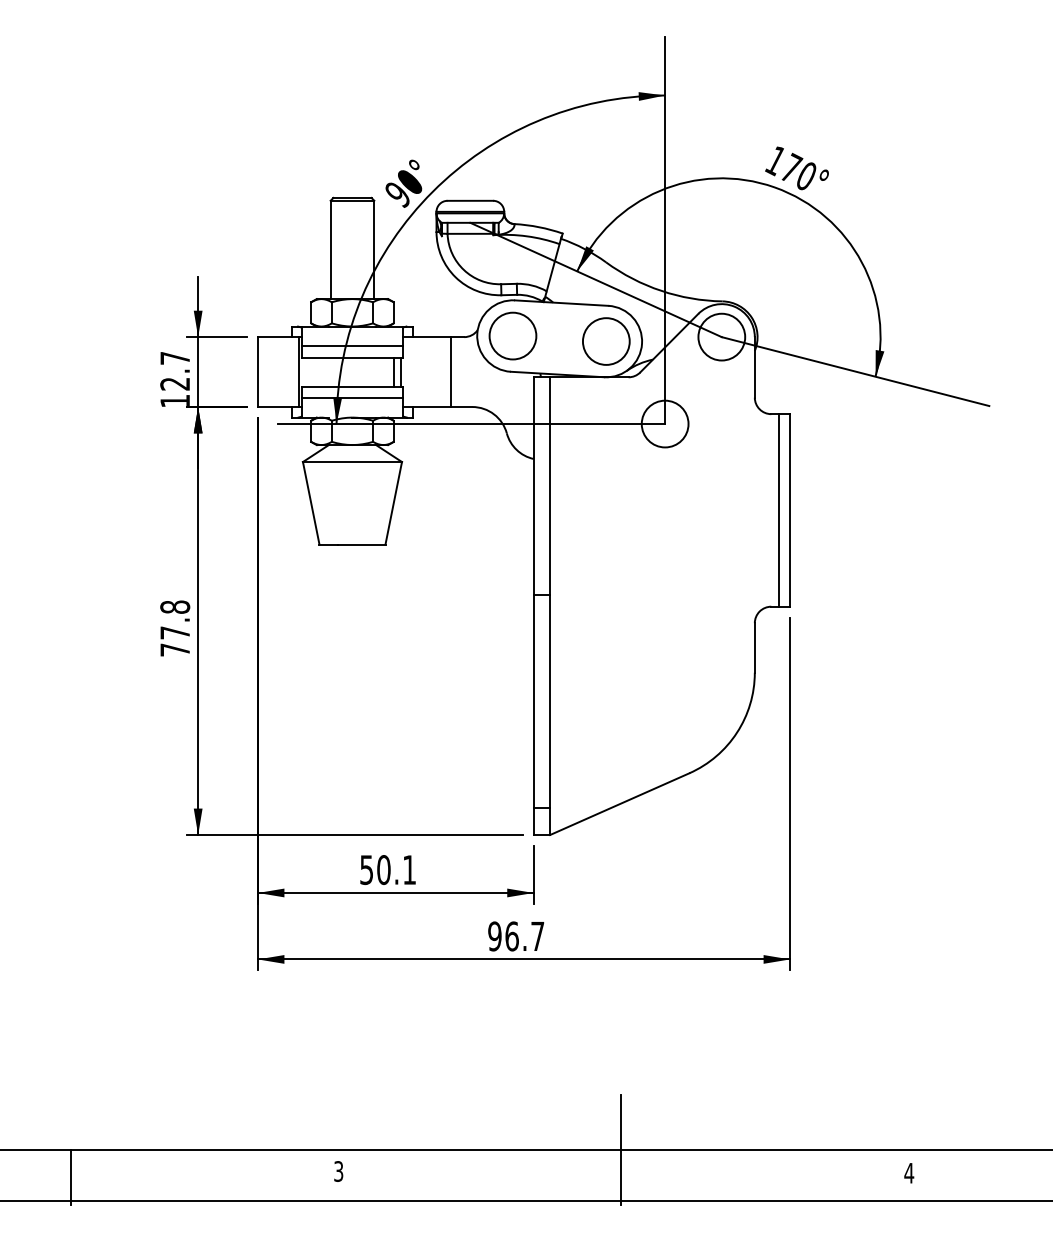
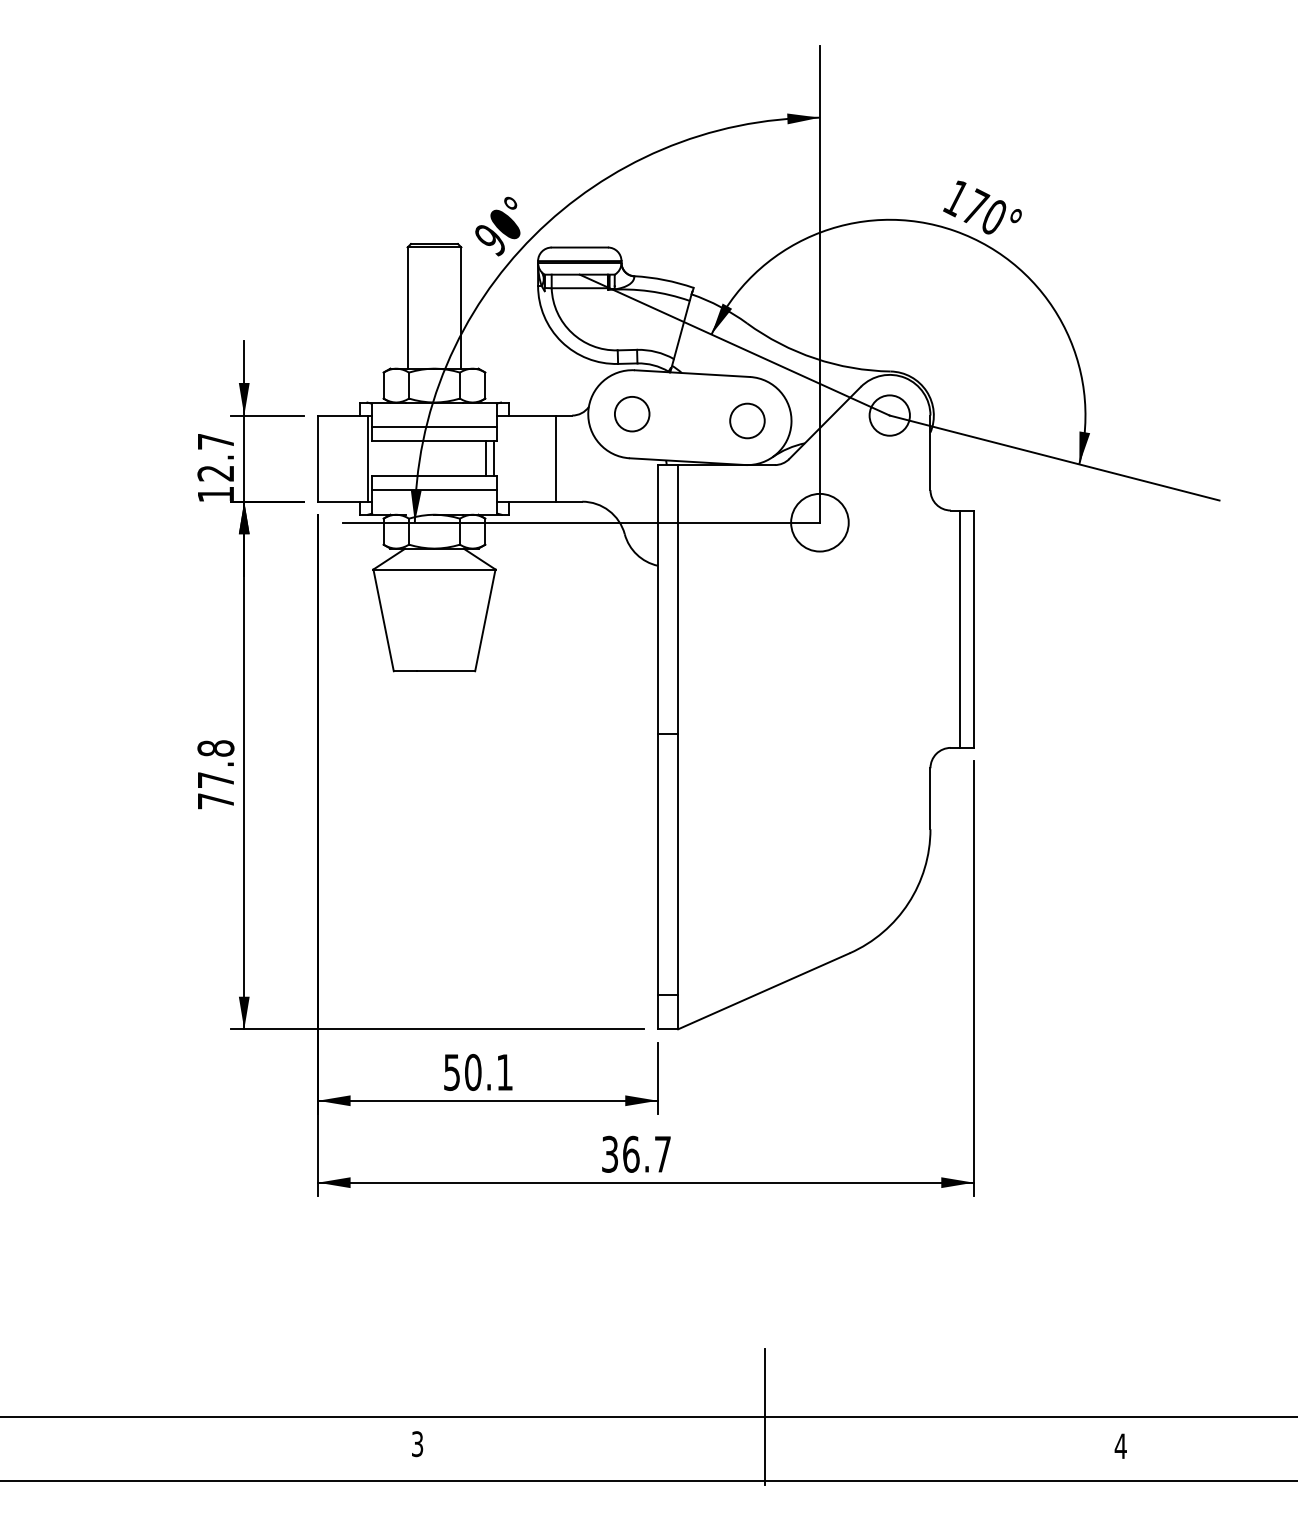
circle: (512, 335) -> (631, 413), size x0.6
circle: (721, 337) -> (889, 415), size x0.7
circle: (606, 341) -> (747, 420), size x0.6
text: (494, 935) -> (609, 1153), 96.7 -> 36.7
line: (70, 1177) -> (86, 1451), removed

